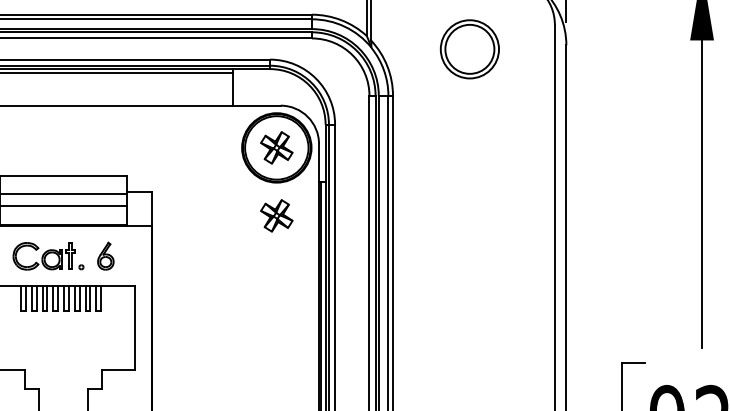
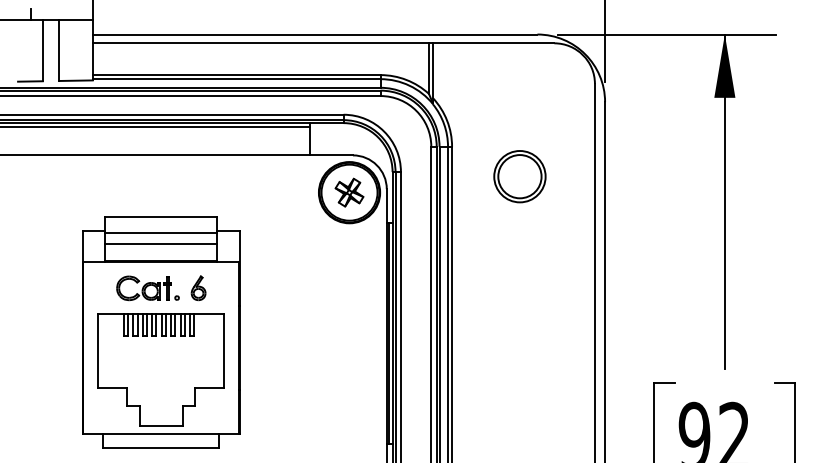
part: (469, 49) -> (519, 176), moved
part: (276, 215) -> (349, 252), removed

